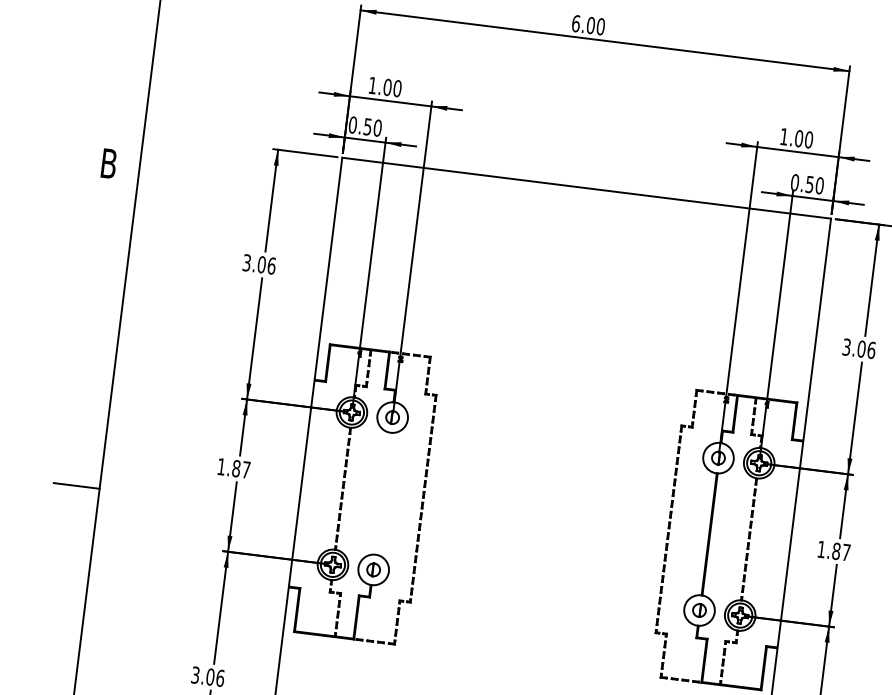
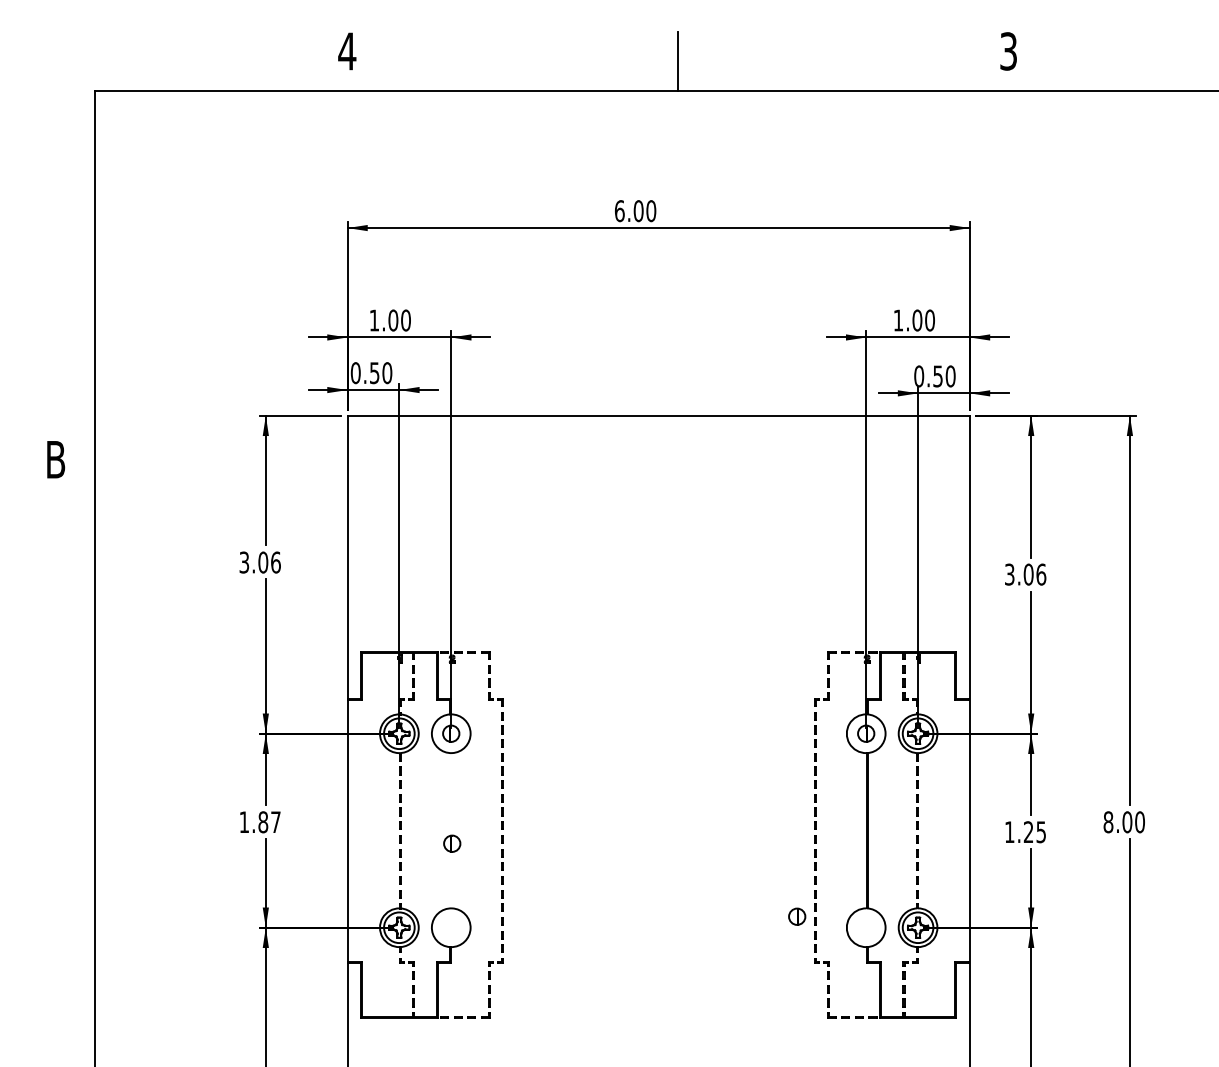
line: (76, 485) -> (65, 868), removed
text: (840, 552) -> (1034, 832), 1.87 -> 1.25
part: (373, 569) -> (452, 843), moved
part: (699, 610) -> (797, 916), moved

